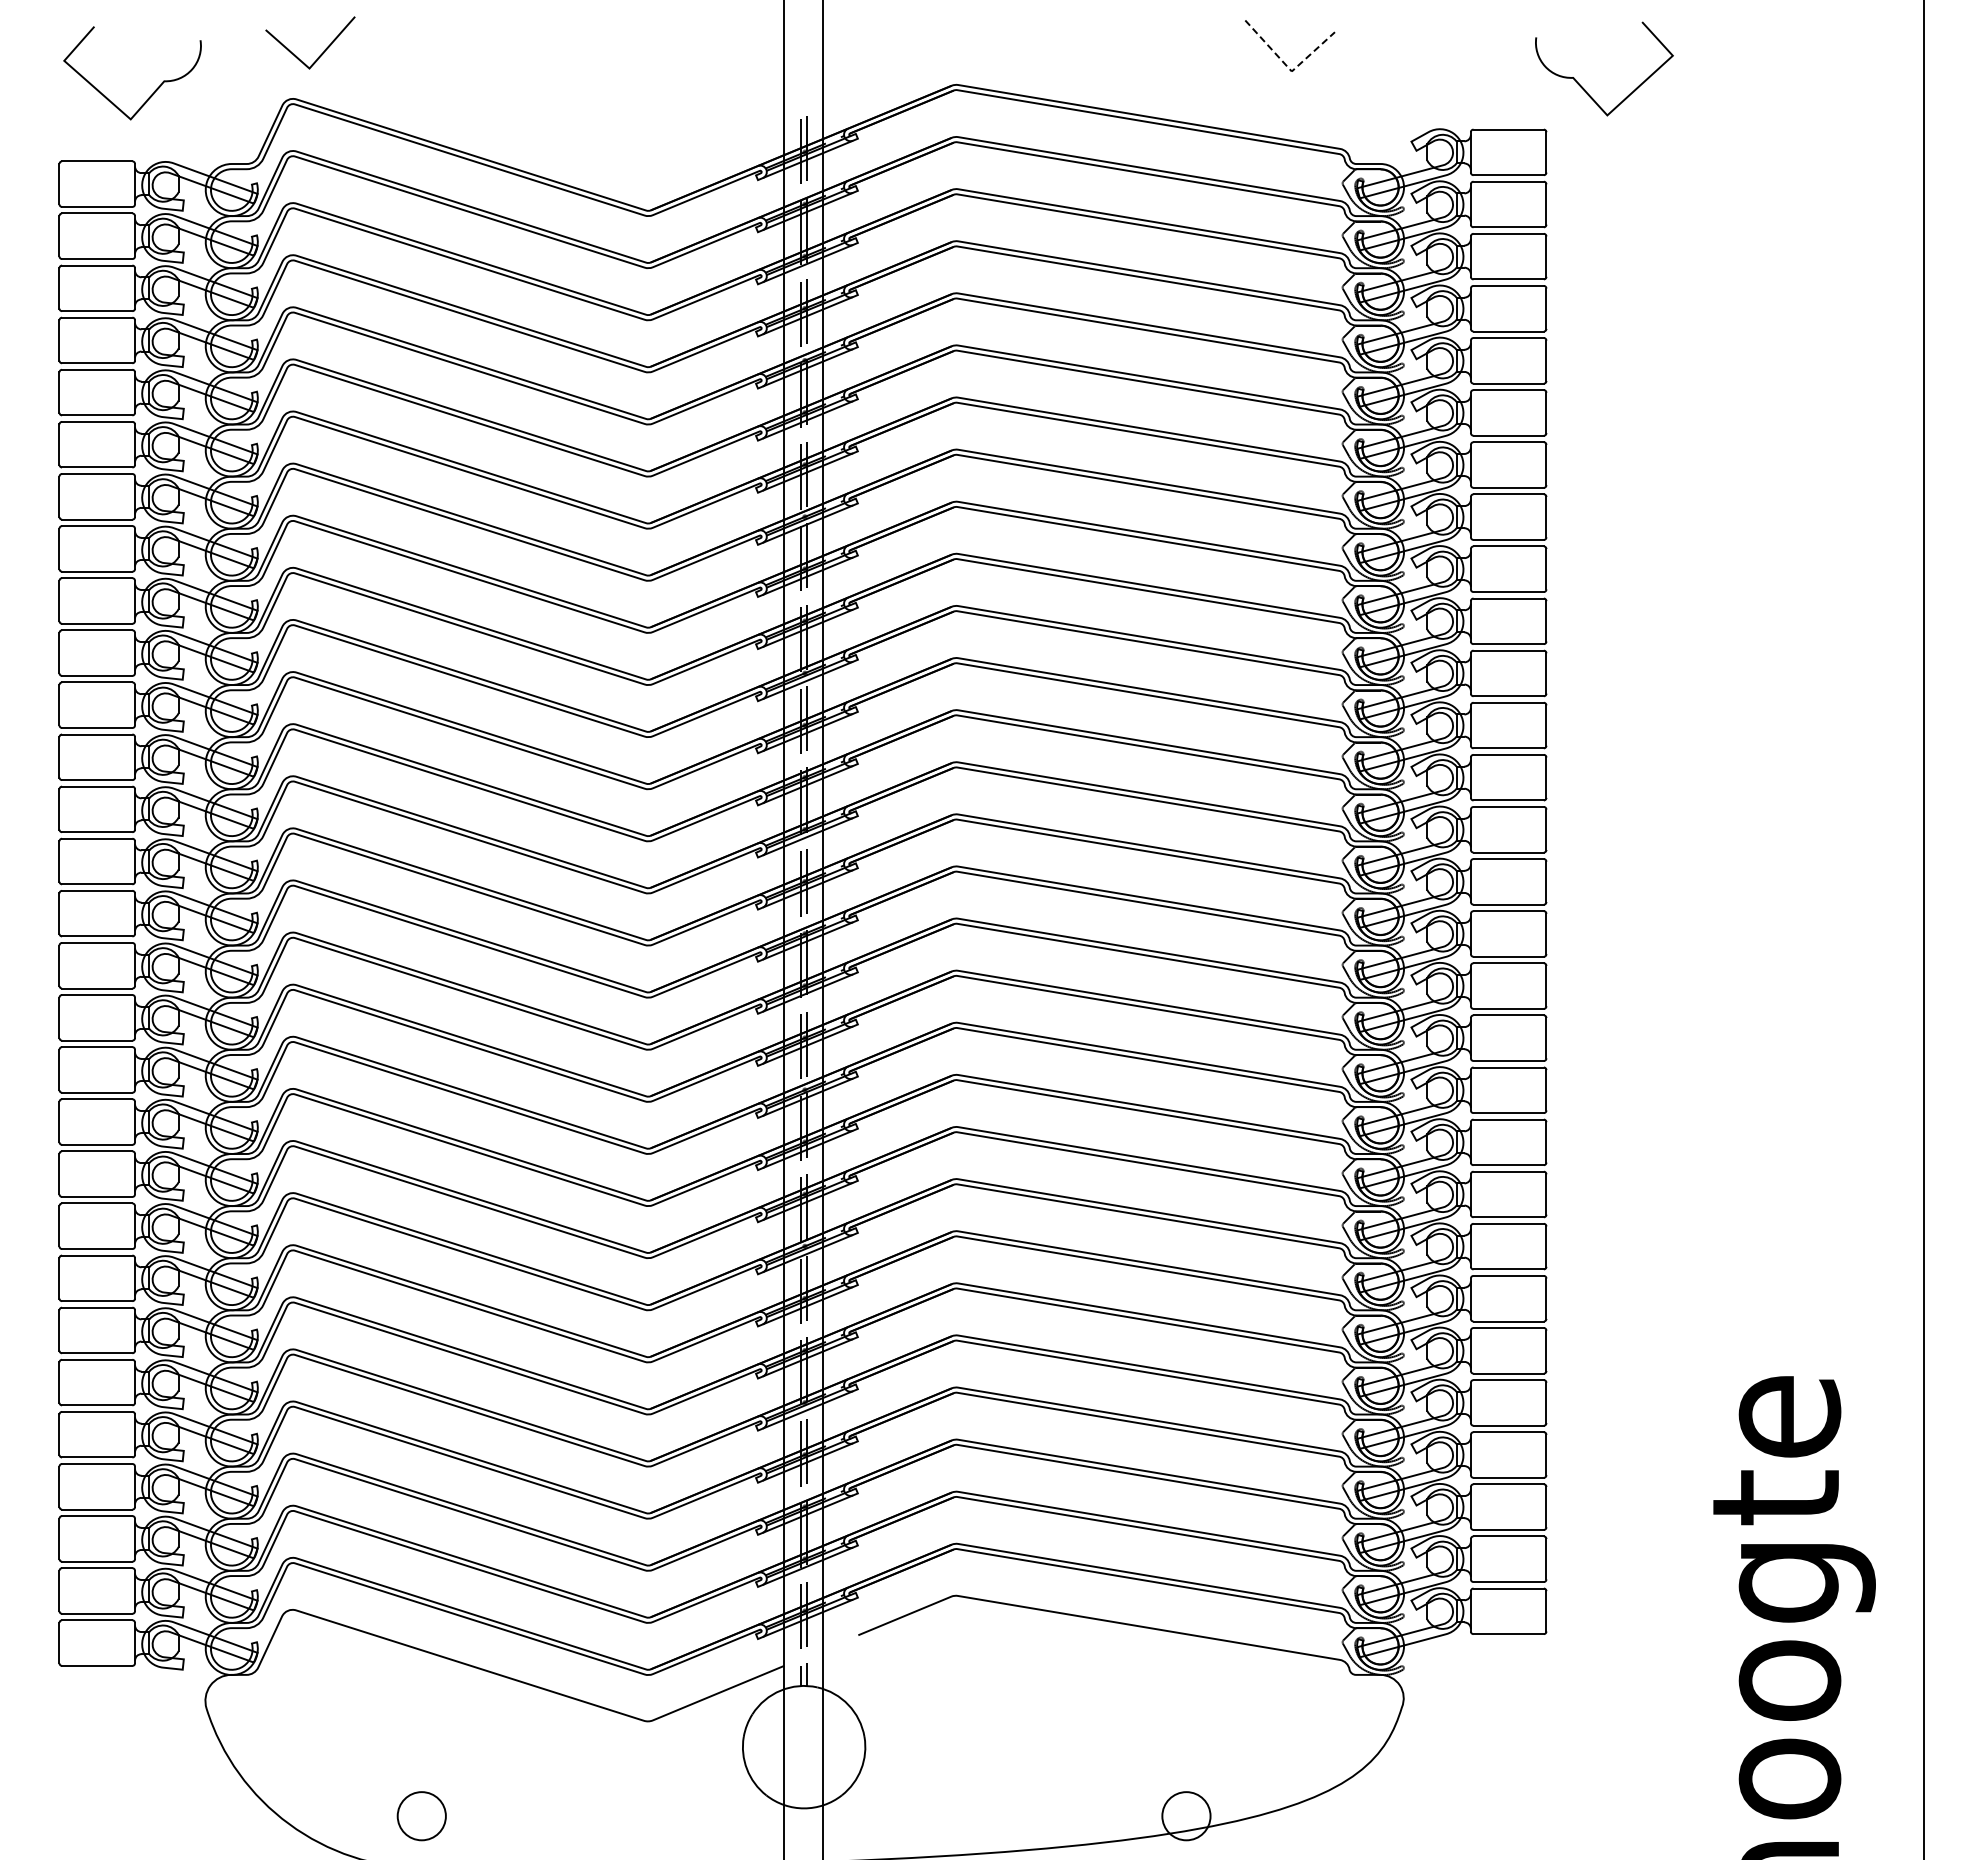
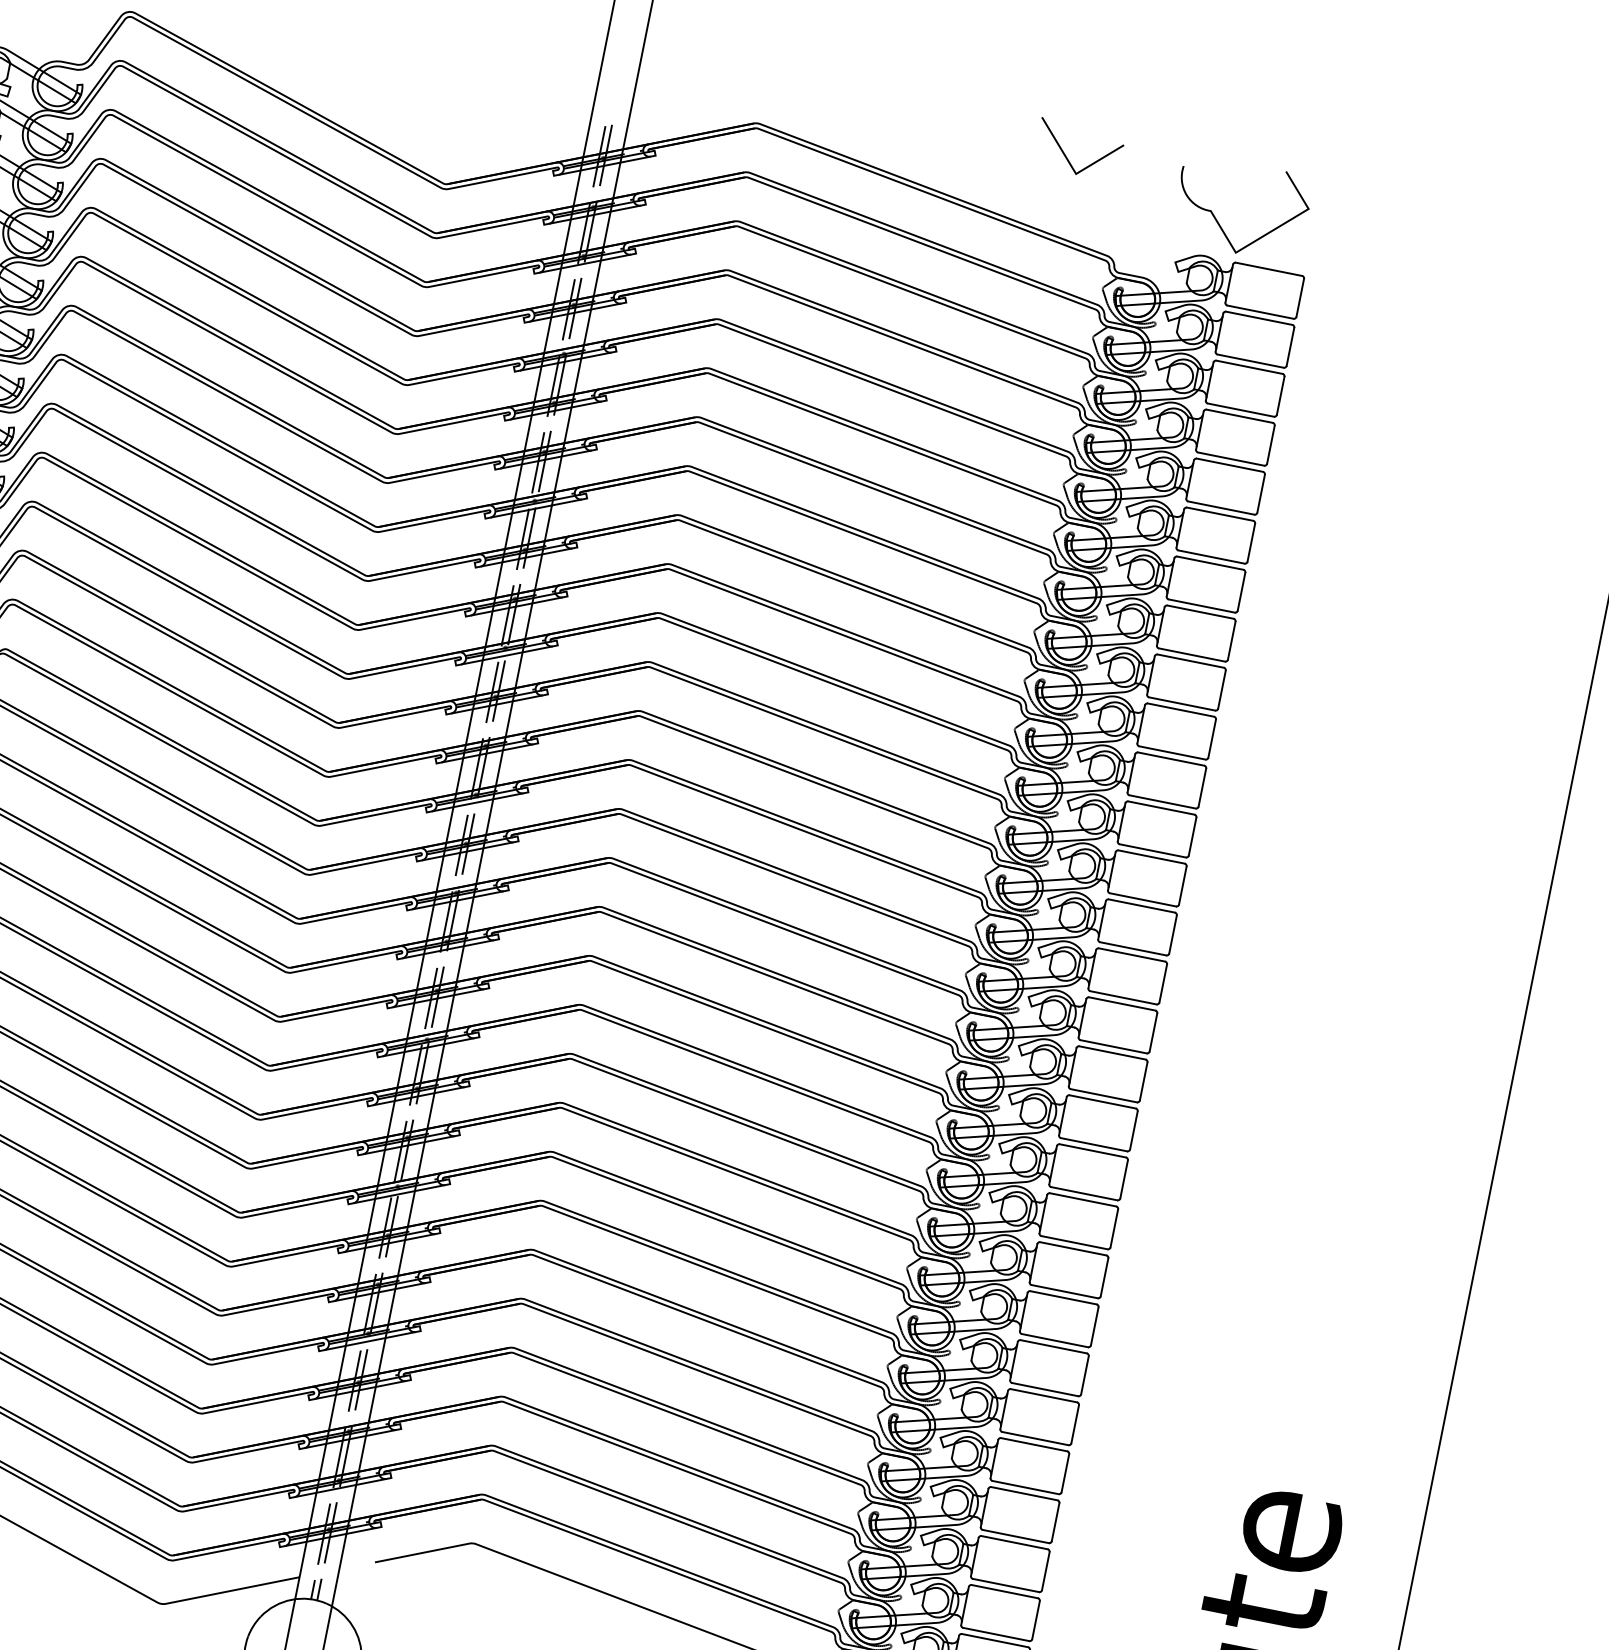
line: (1288, 67) -> (1073, 169), dashed -> solid
curve: (1584, 88) -> (1219, 223), moved

